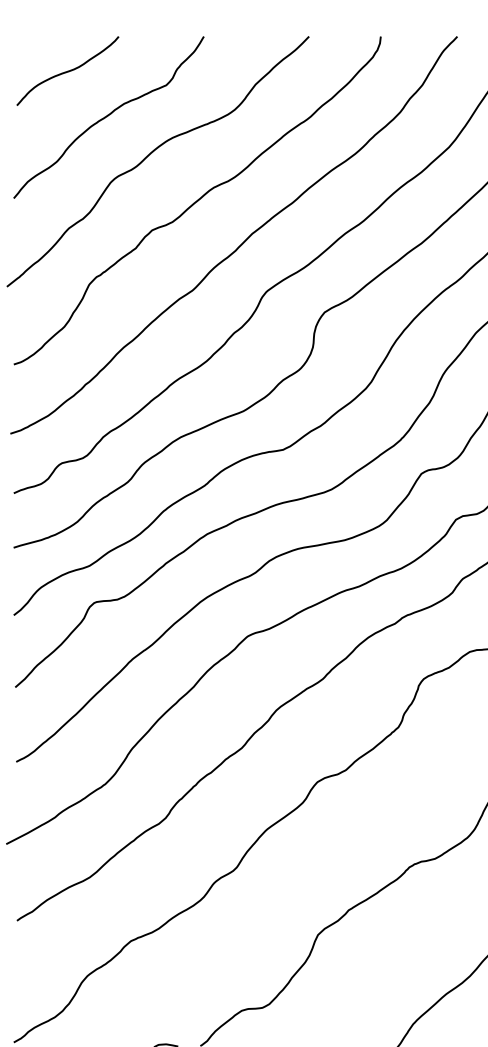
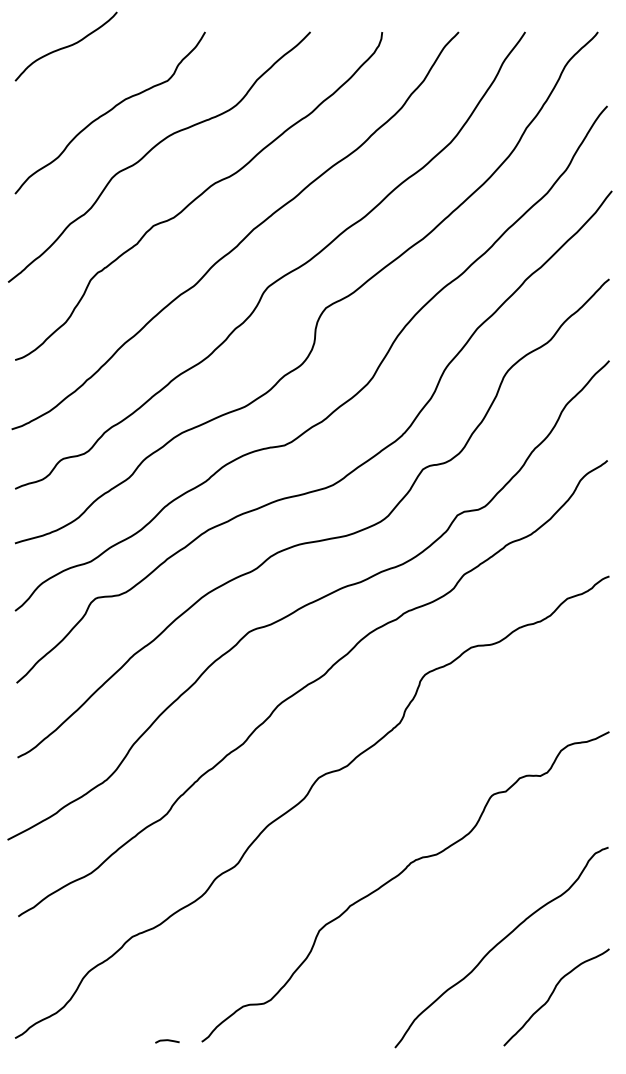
curve: (67, 70) -> (65, 46), moved

